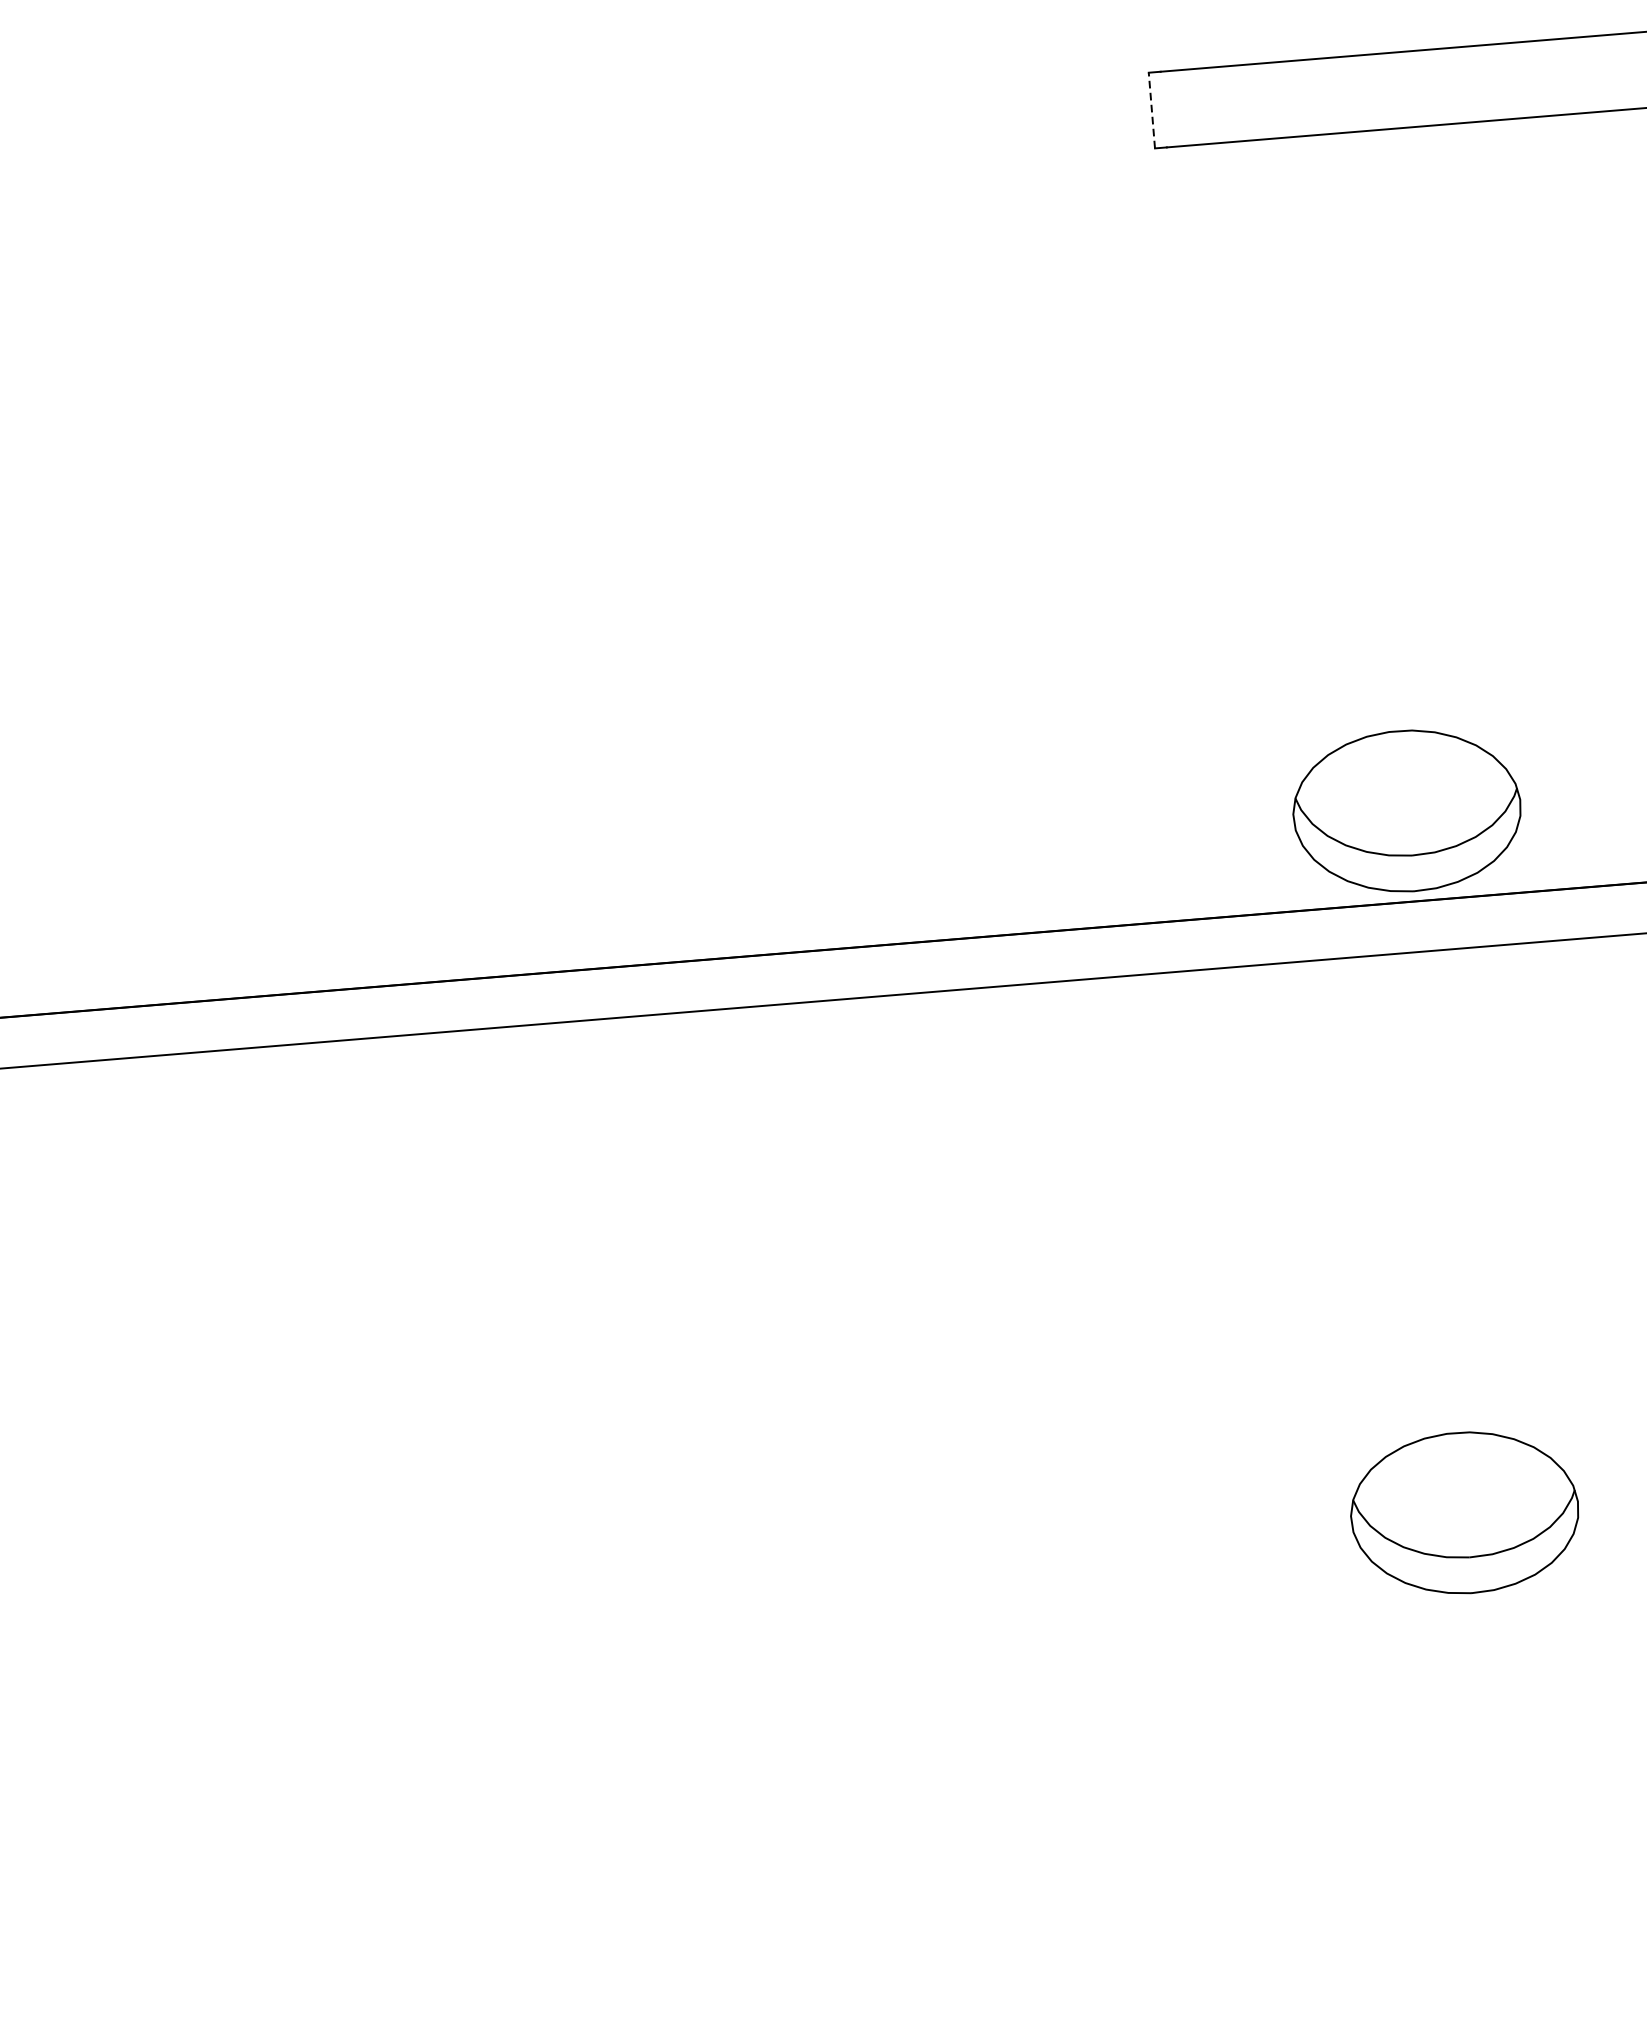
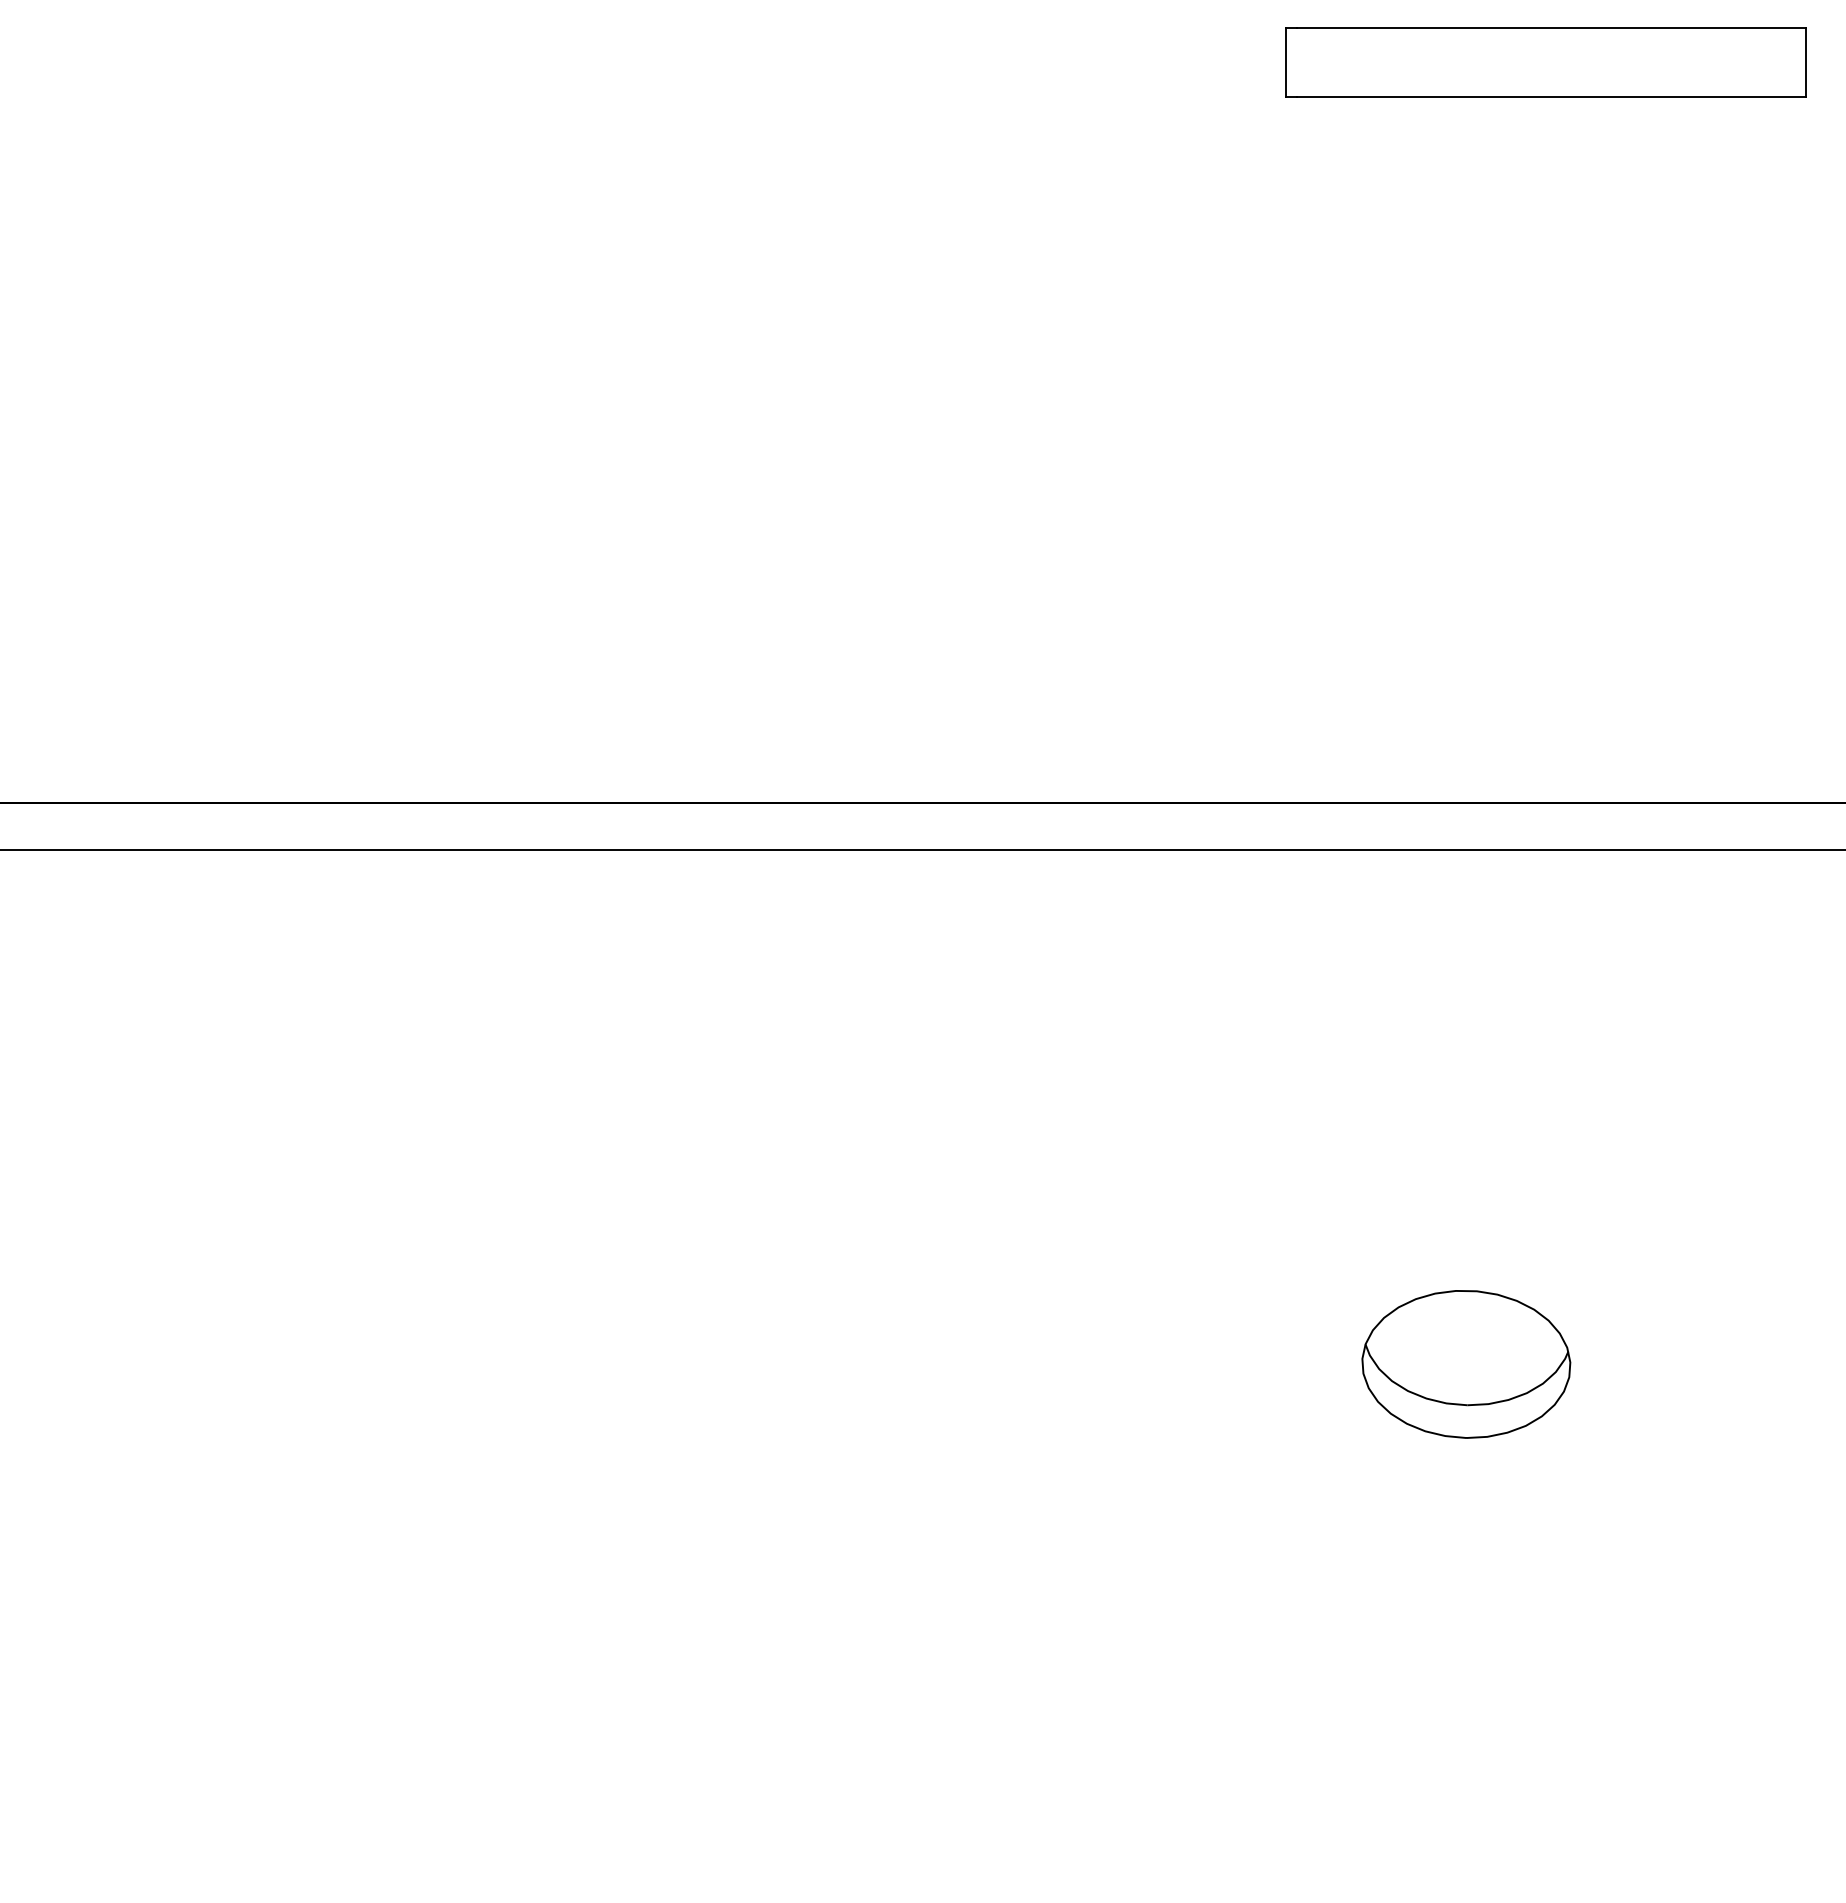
line: (1152, 110) -> (1286, 62), dashed -> solid
part: (1407, 811) -> (1466, 720), removed

